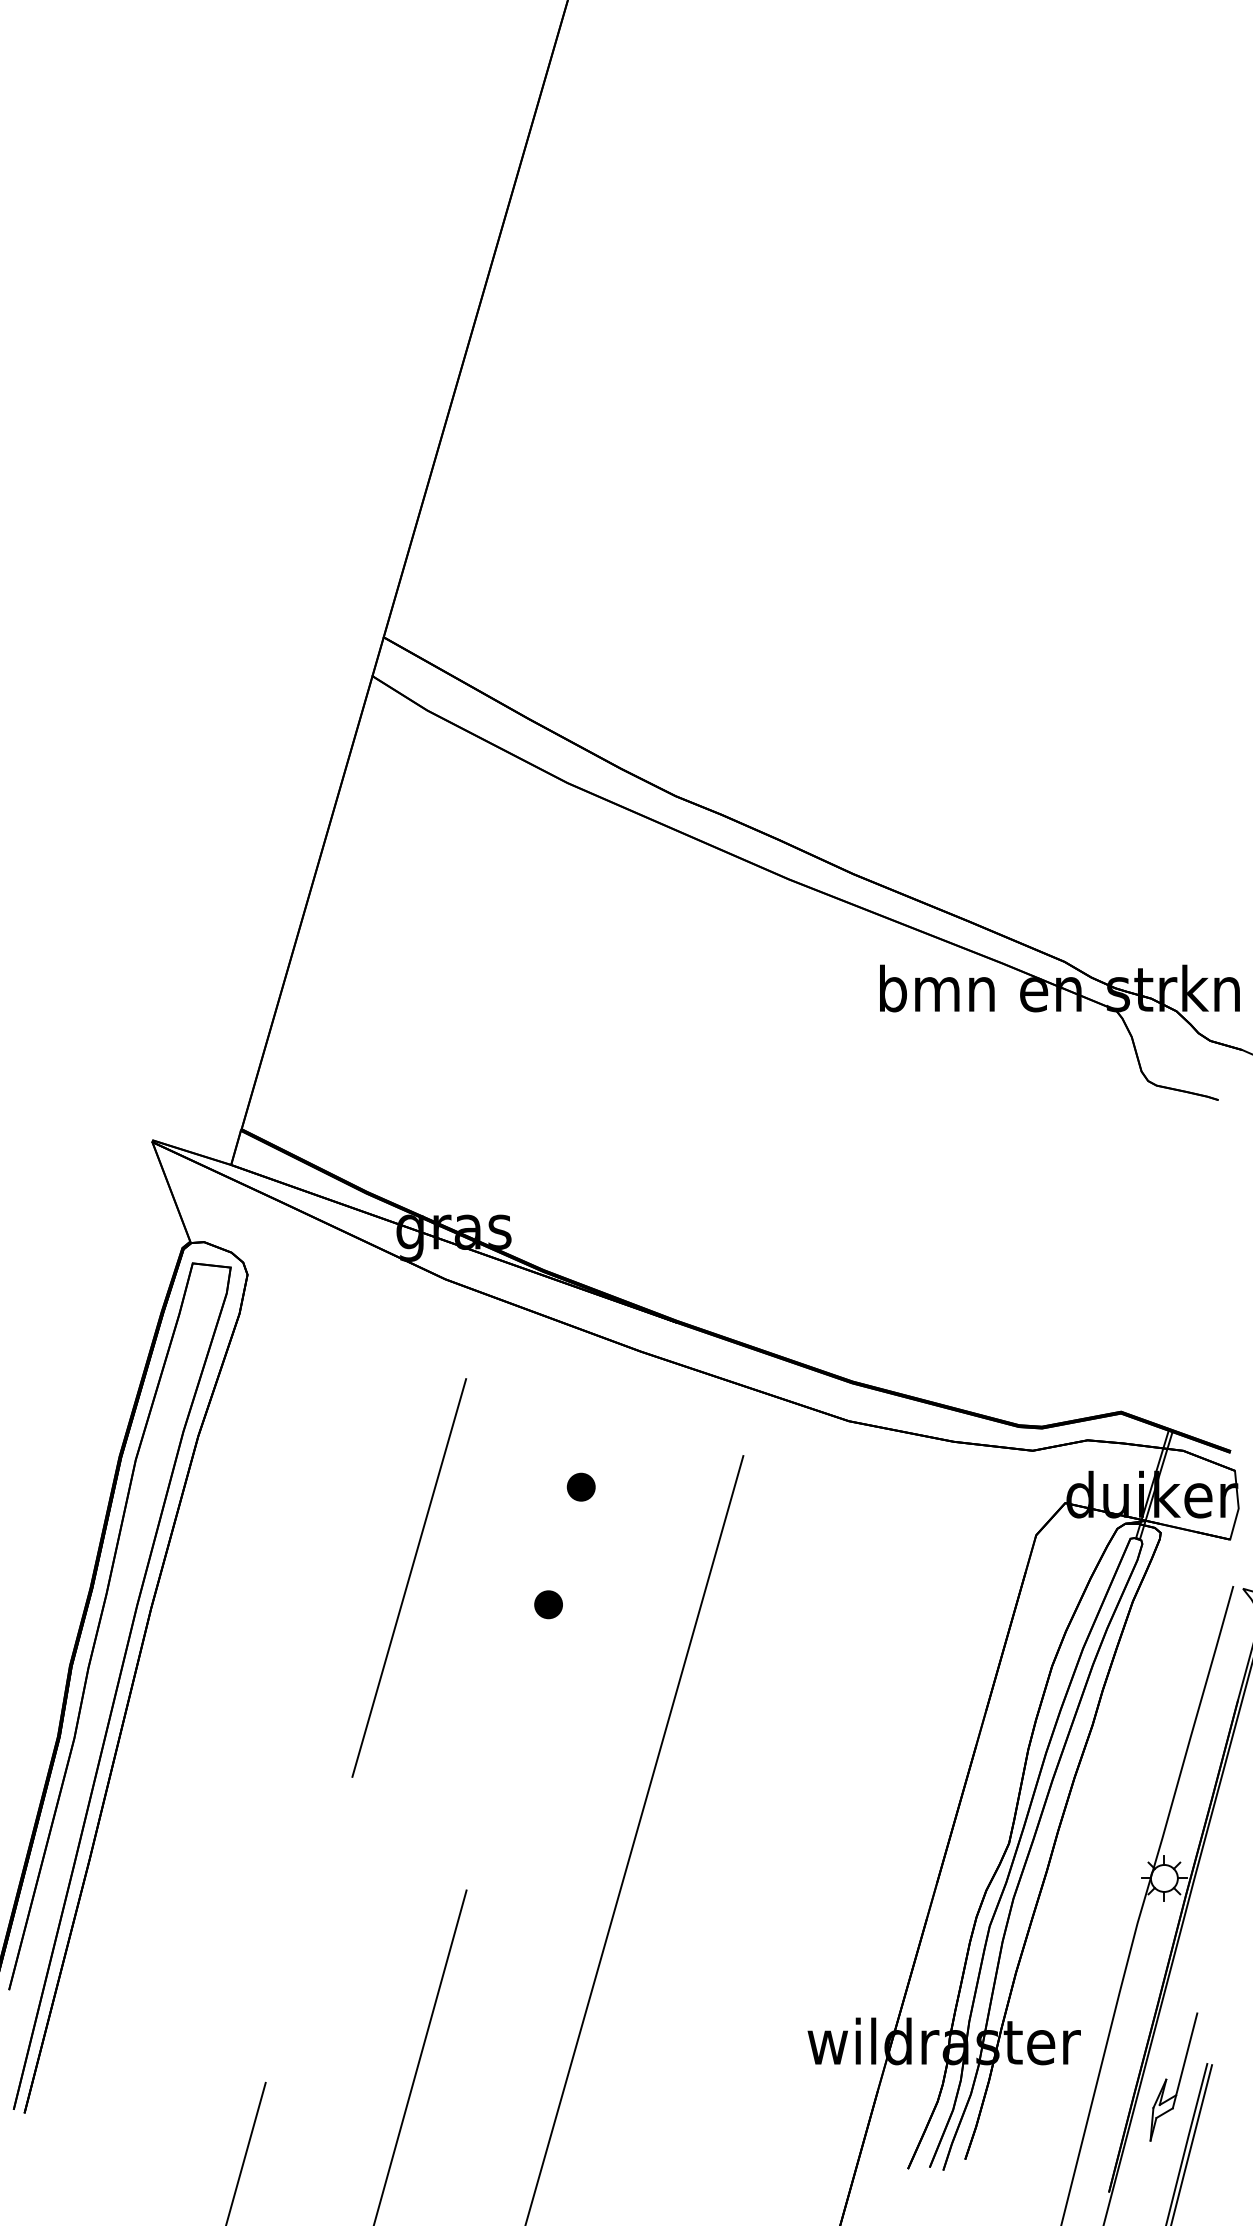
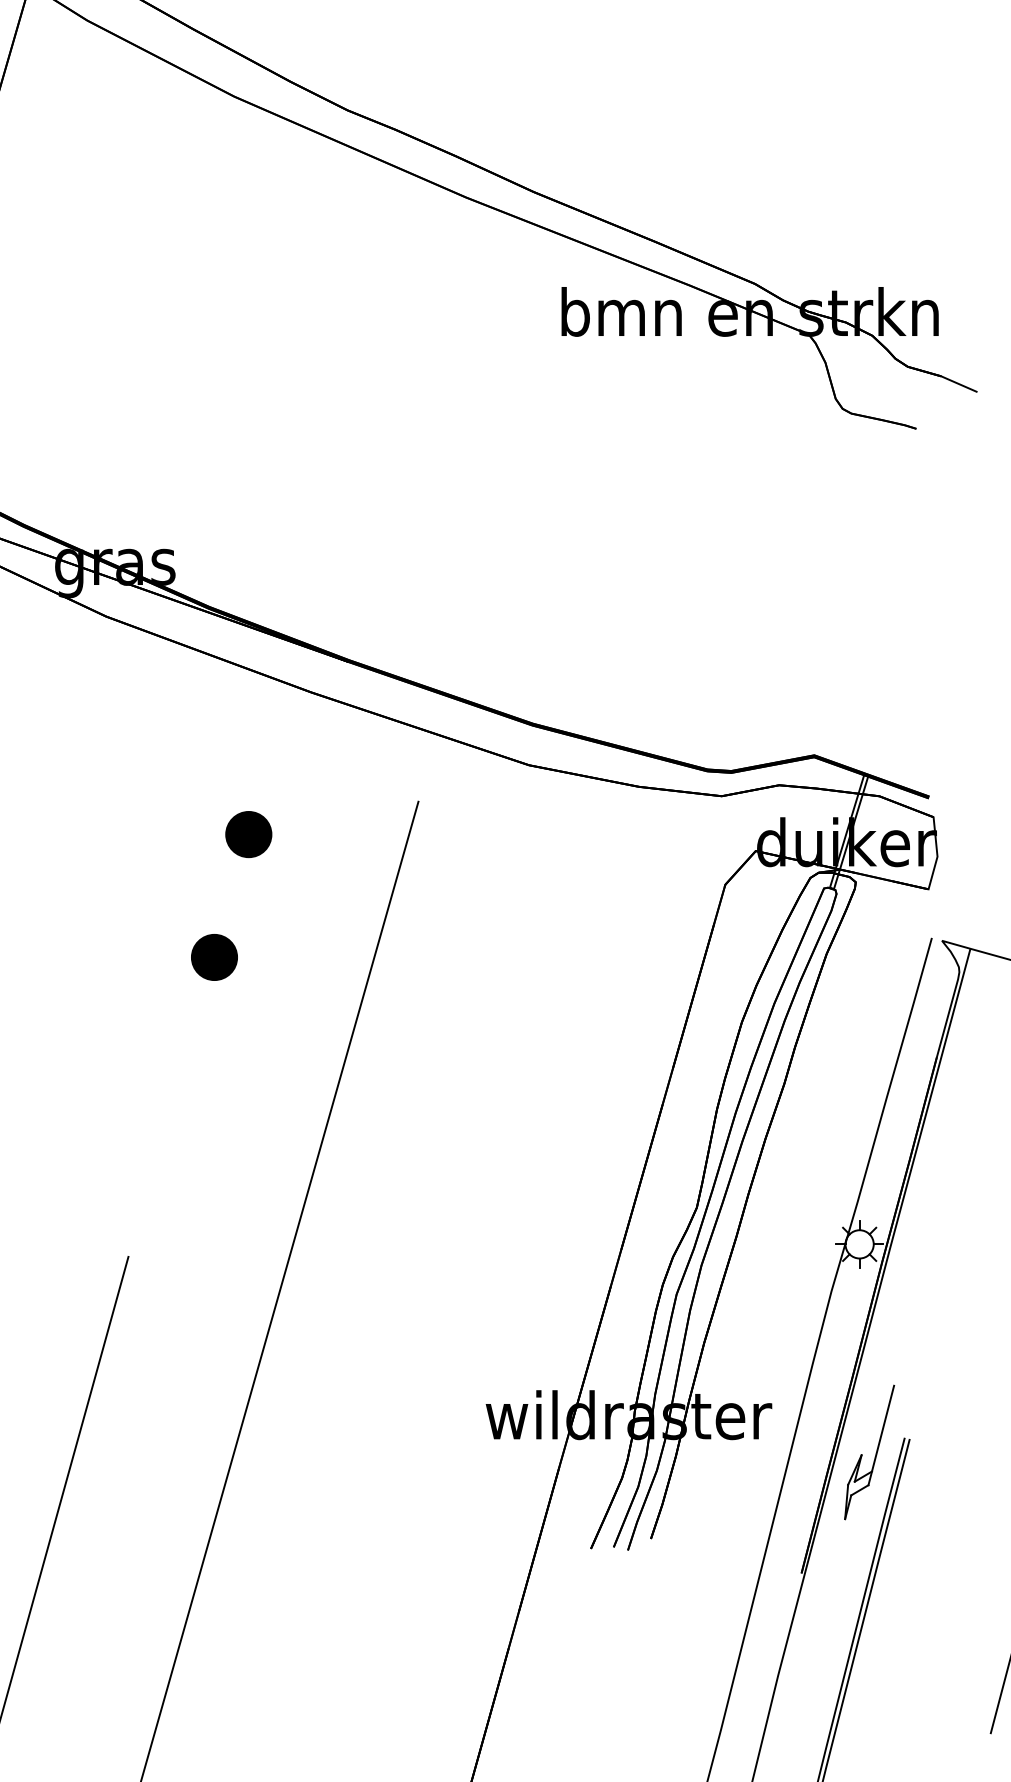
part: (580, 1486) -> (247, 833), size x1.6
line: (409, 1577) -> (68, 929), removed
part: (548, 1604) -> (214, 957), size x1.6

